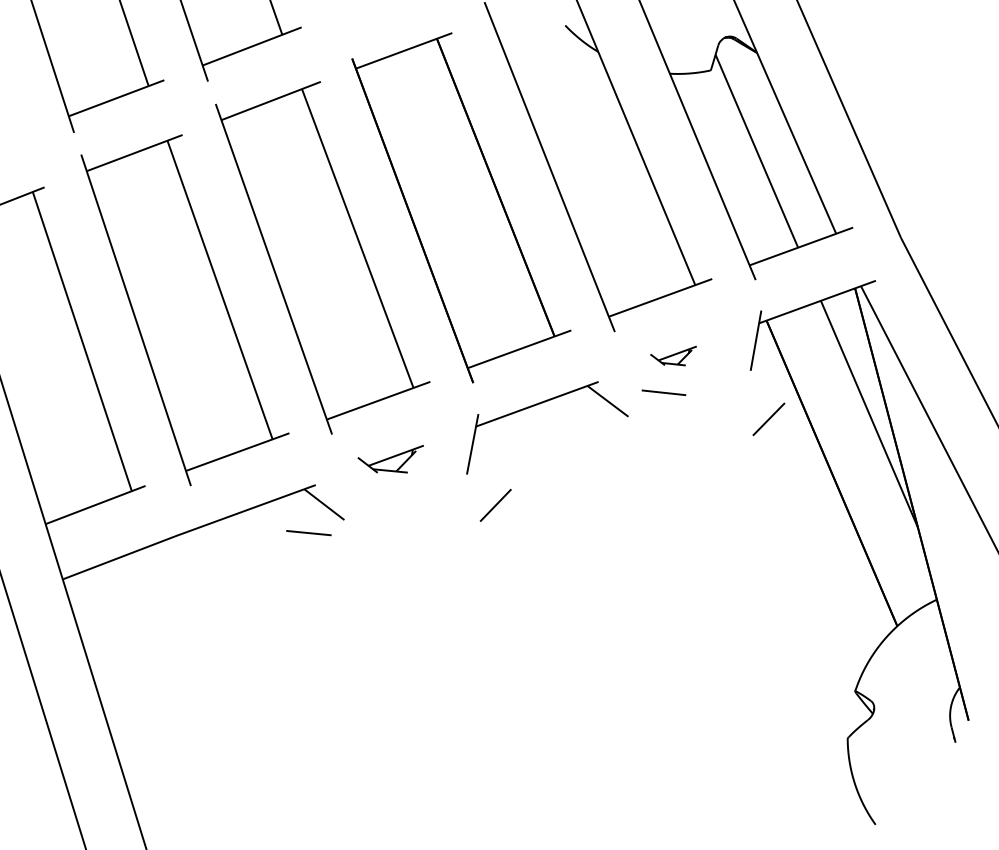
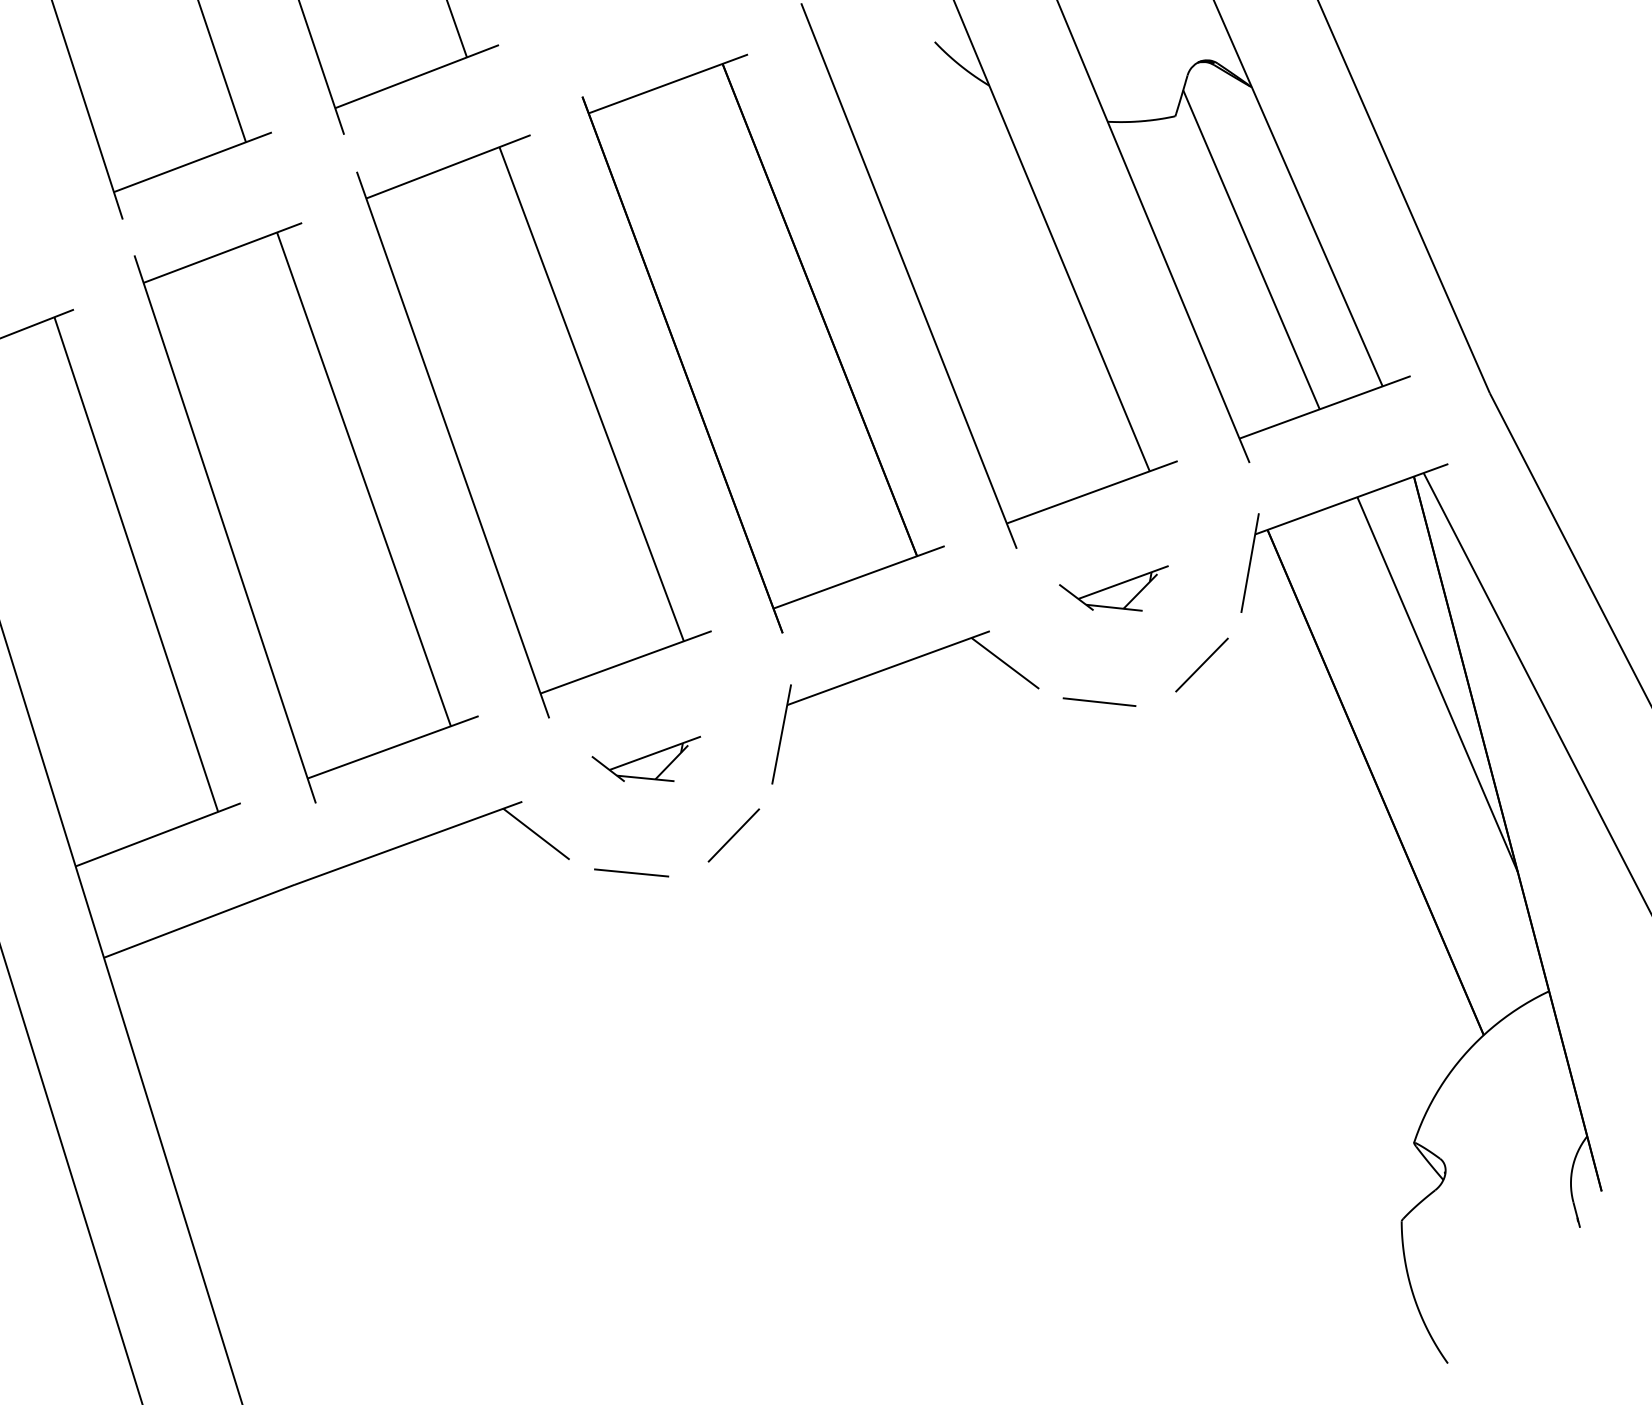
part: (673, 355) -> (1113, 587), size x1.43
line: (663, 392) -> (1098, 701), moved
line: (768, 419) -> (1201, 665), moved
line: (495, 504) -> (733, 833), moved
line: (308, 533) -> (630, 873), moved

